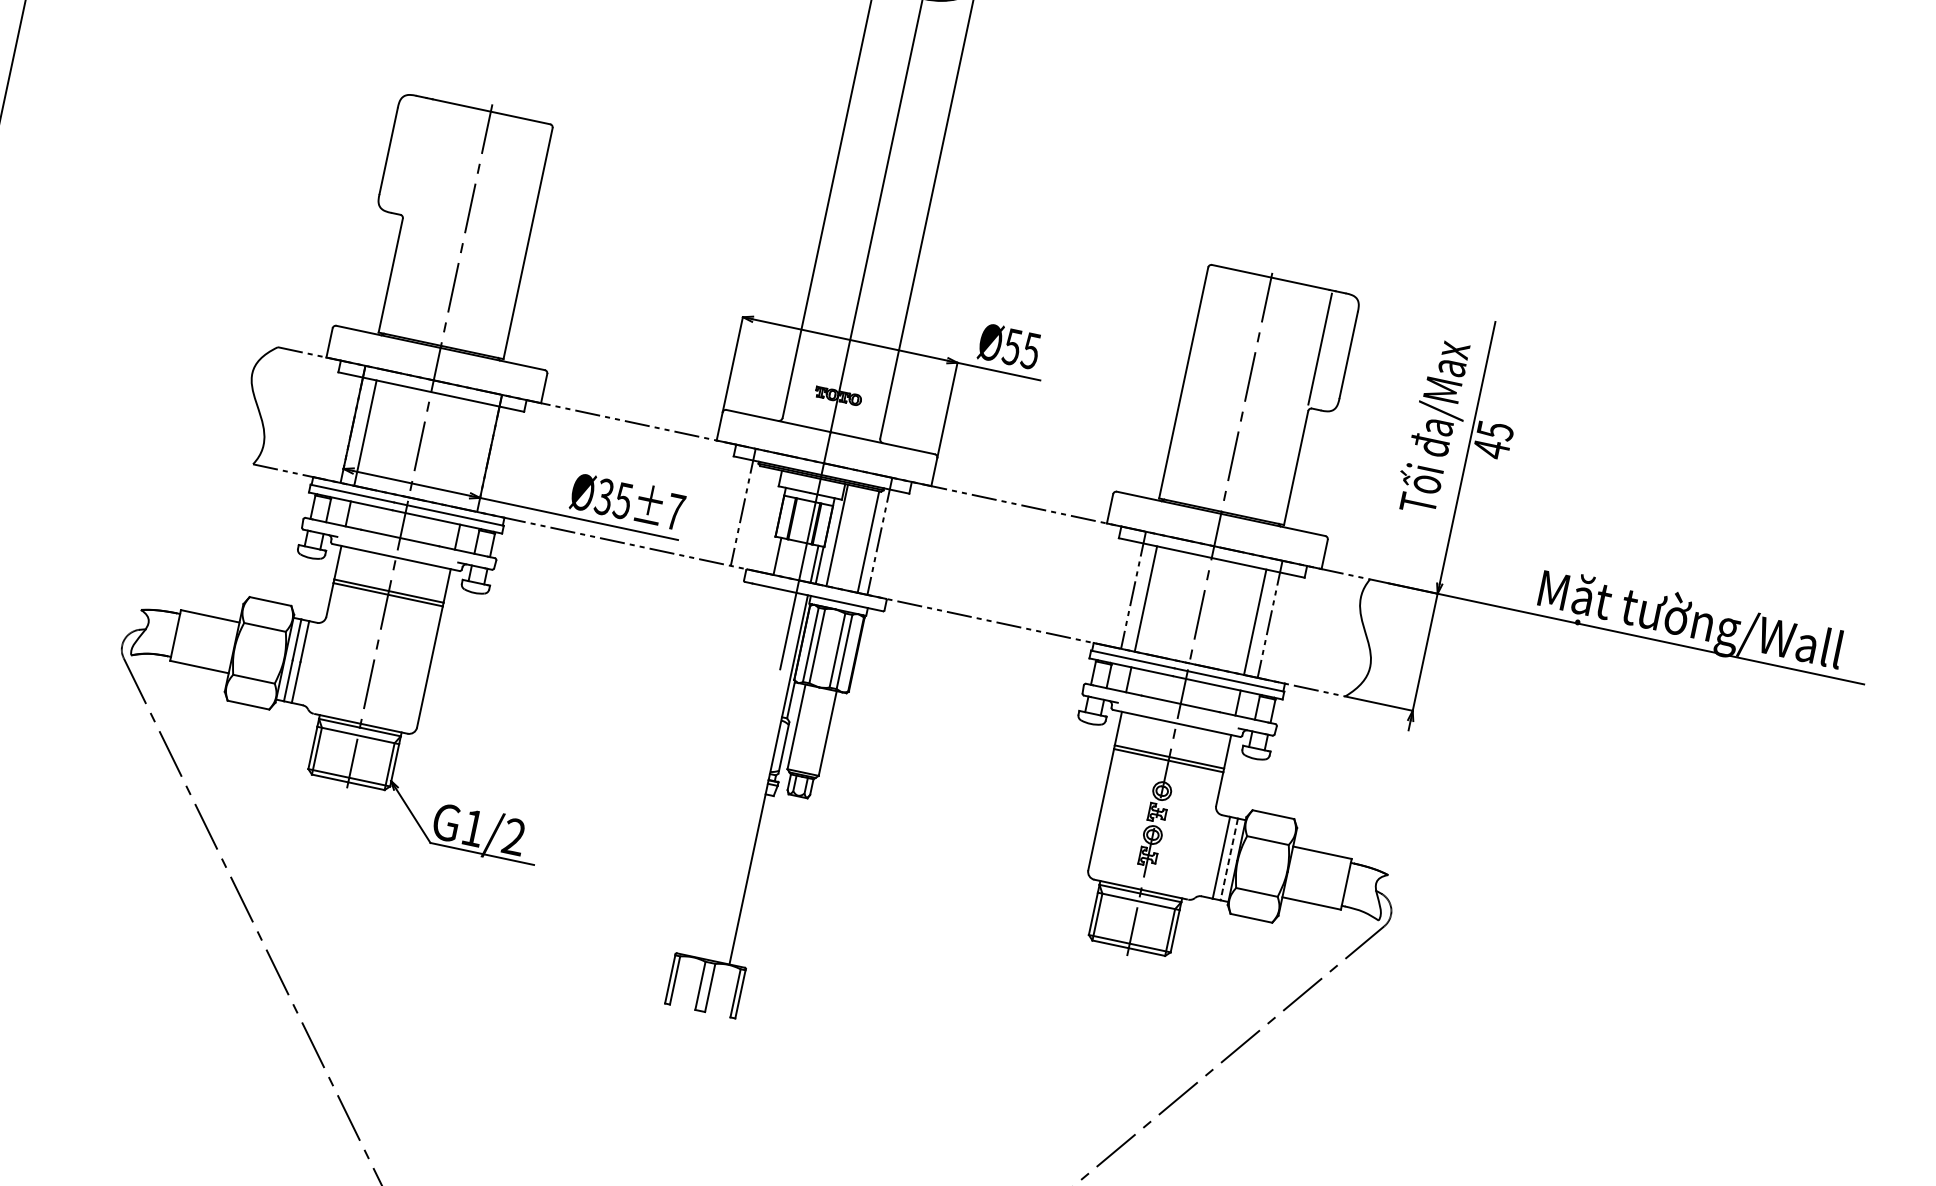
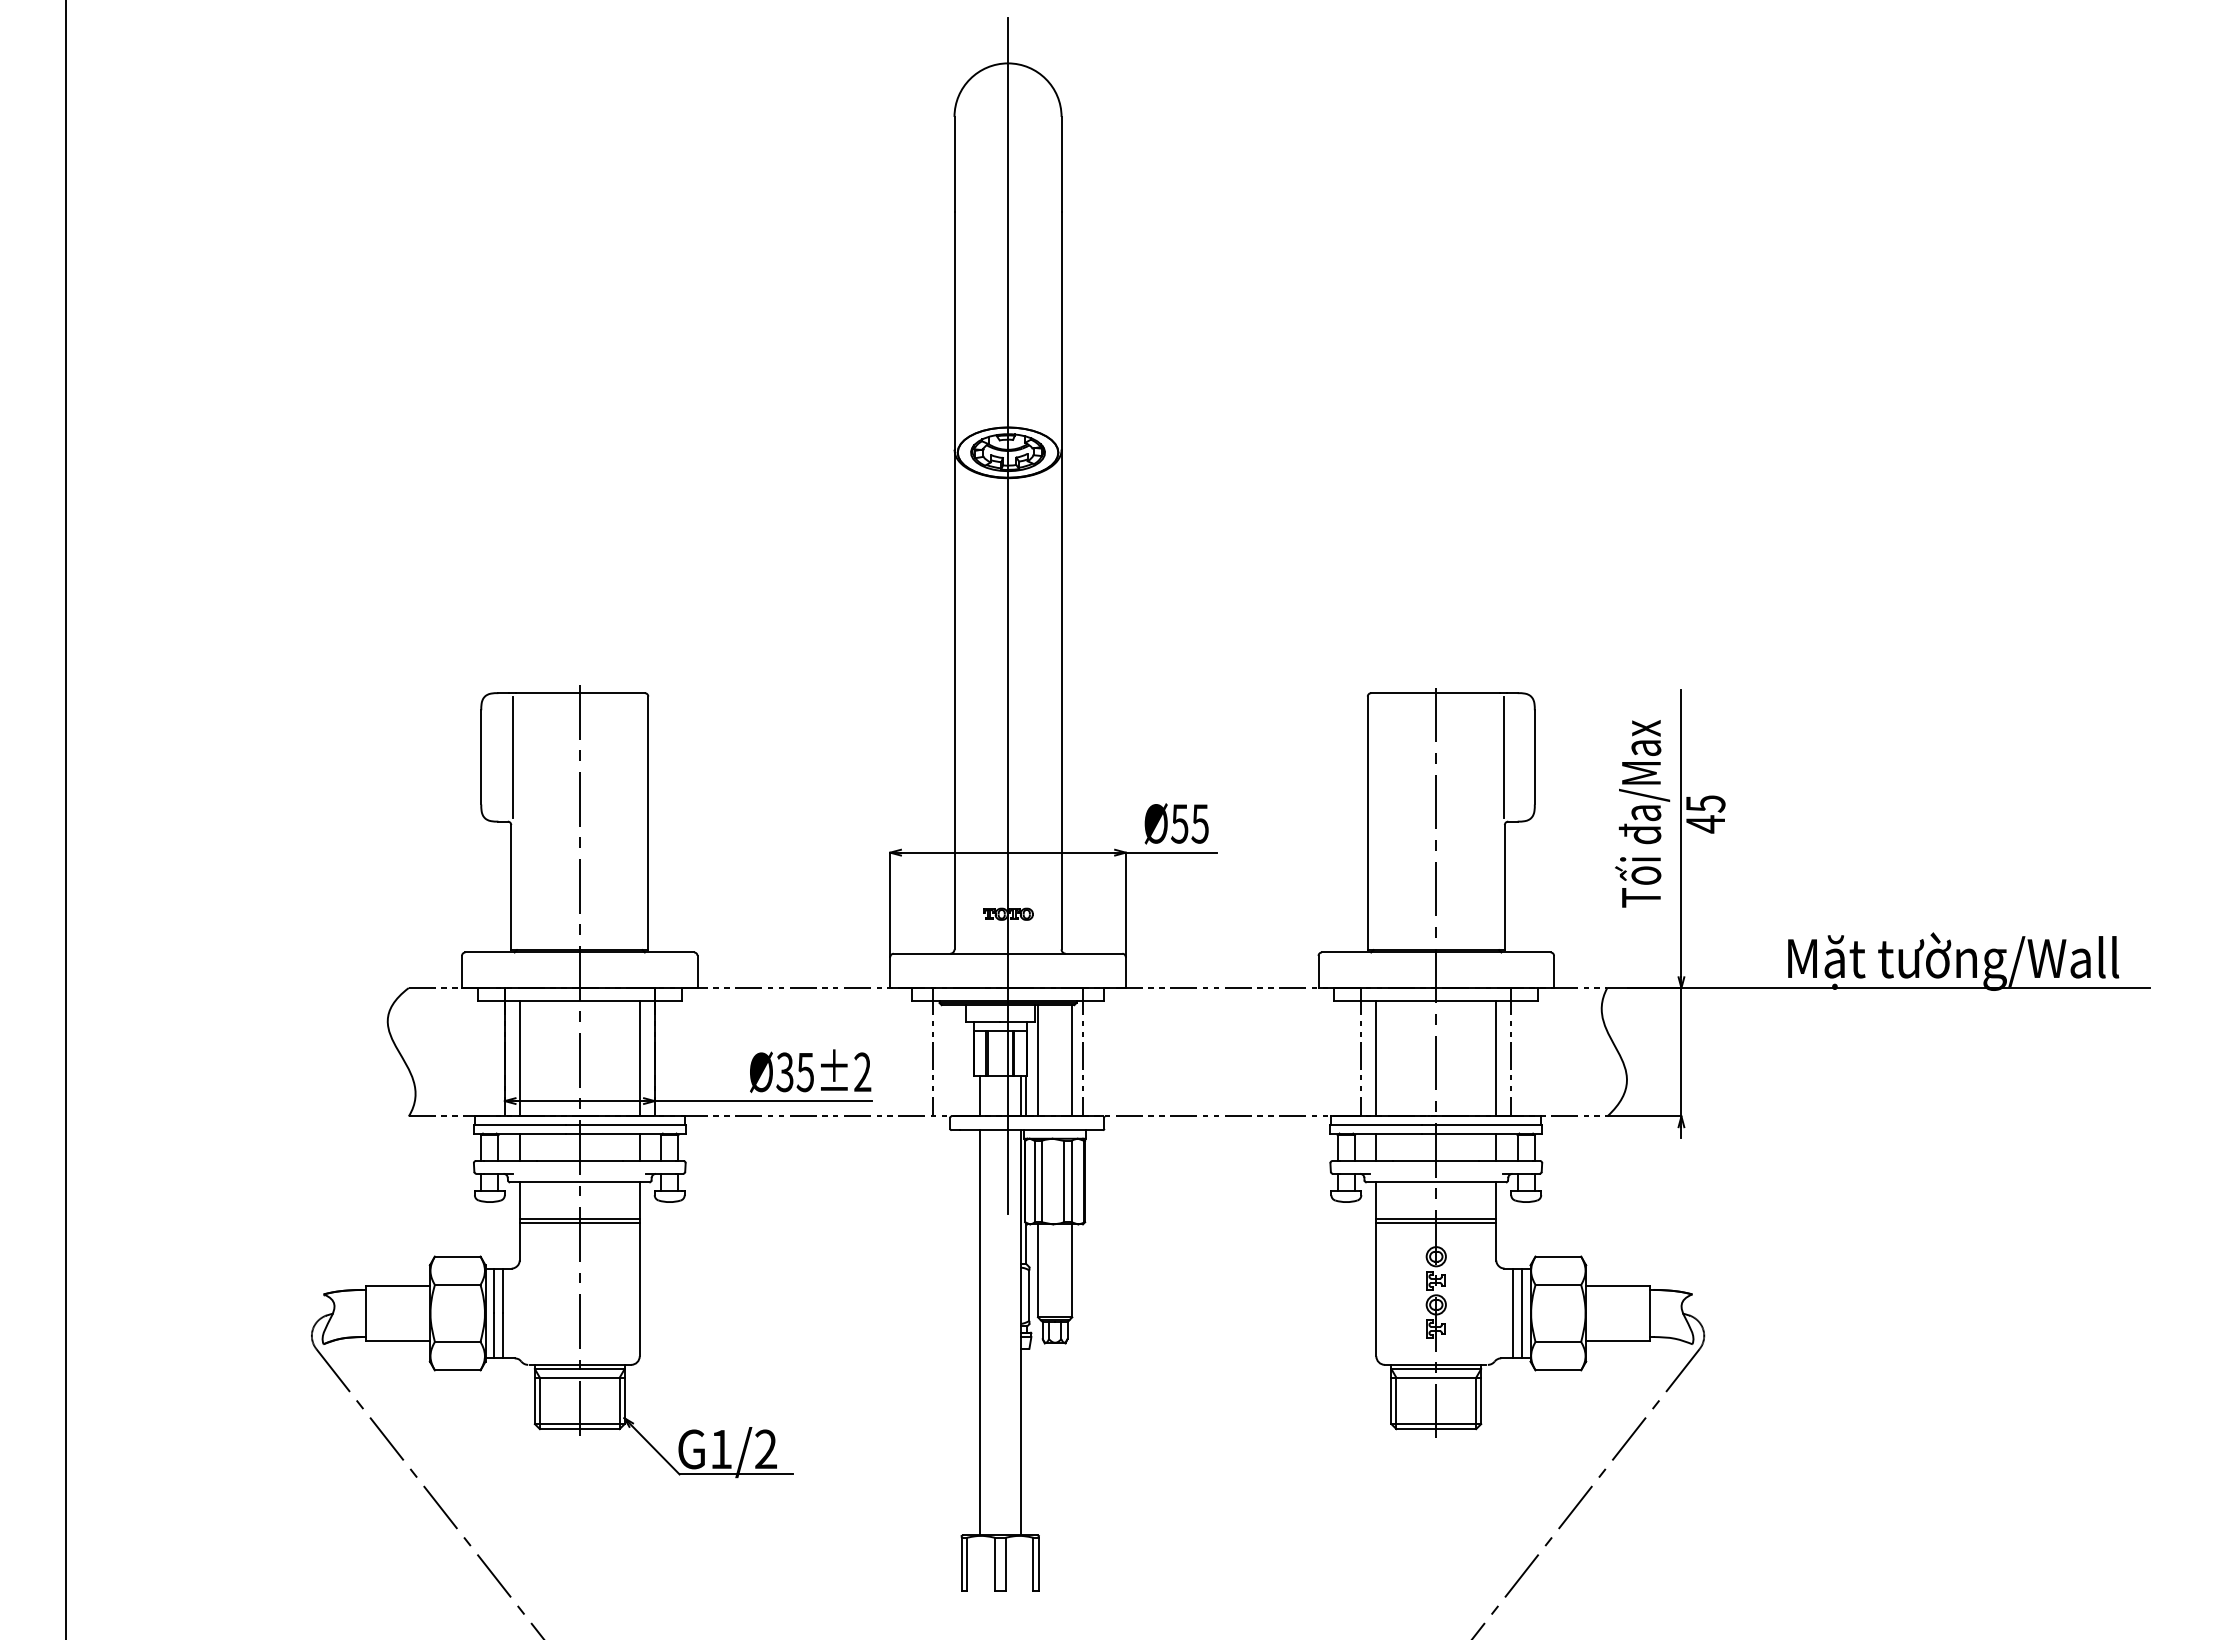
line: (417, 157) -> (512, 757), added
line: (474, 456) -> (639, 1058), added
text: (675, 511) -> (862, 1071), Ø35±7 -> Ø35±2
line: (731, 771) -> (979, 1332), added
line: (1228, 859) -> (1521, 1313), dashed -> solid

